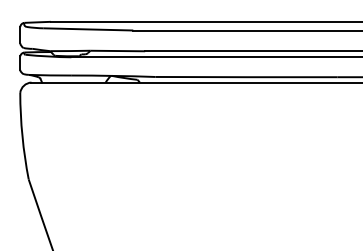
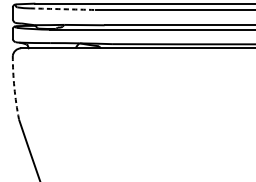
arc: (88, 29) -> (62, 9), solid -> dashed
arc: (22, 136) -> (14, 87), solid -> dashed

